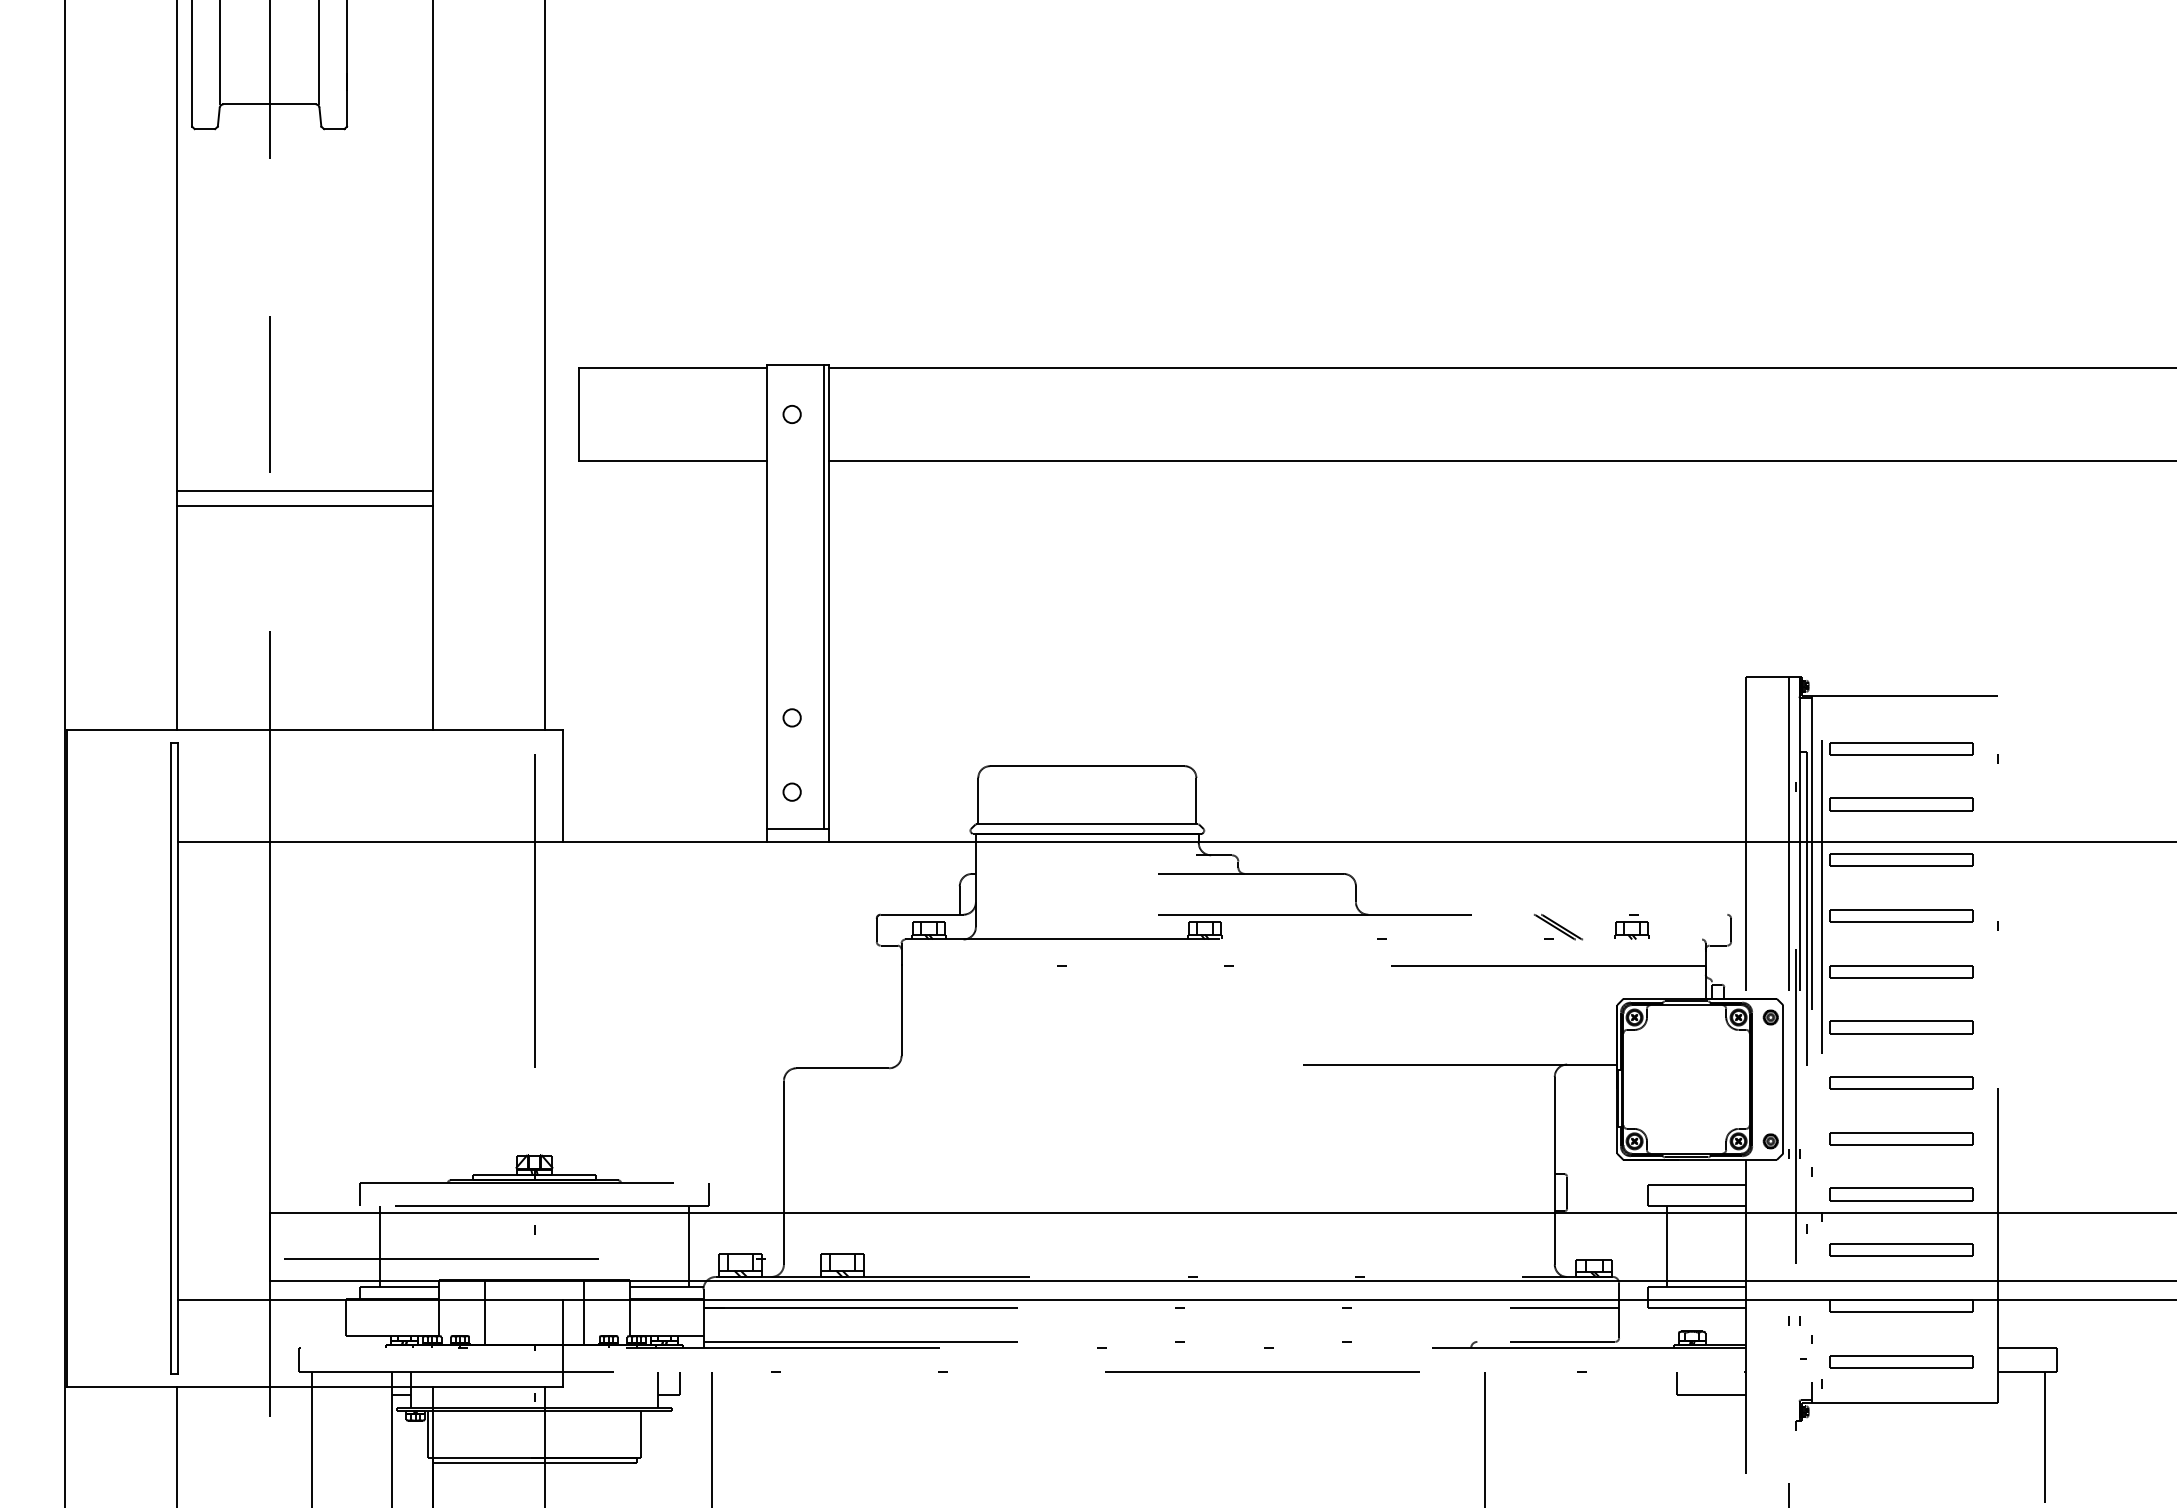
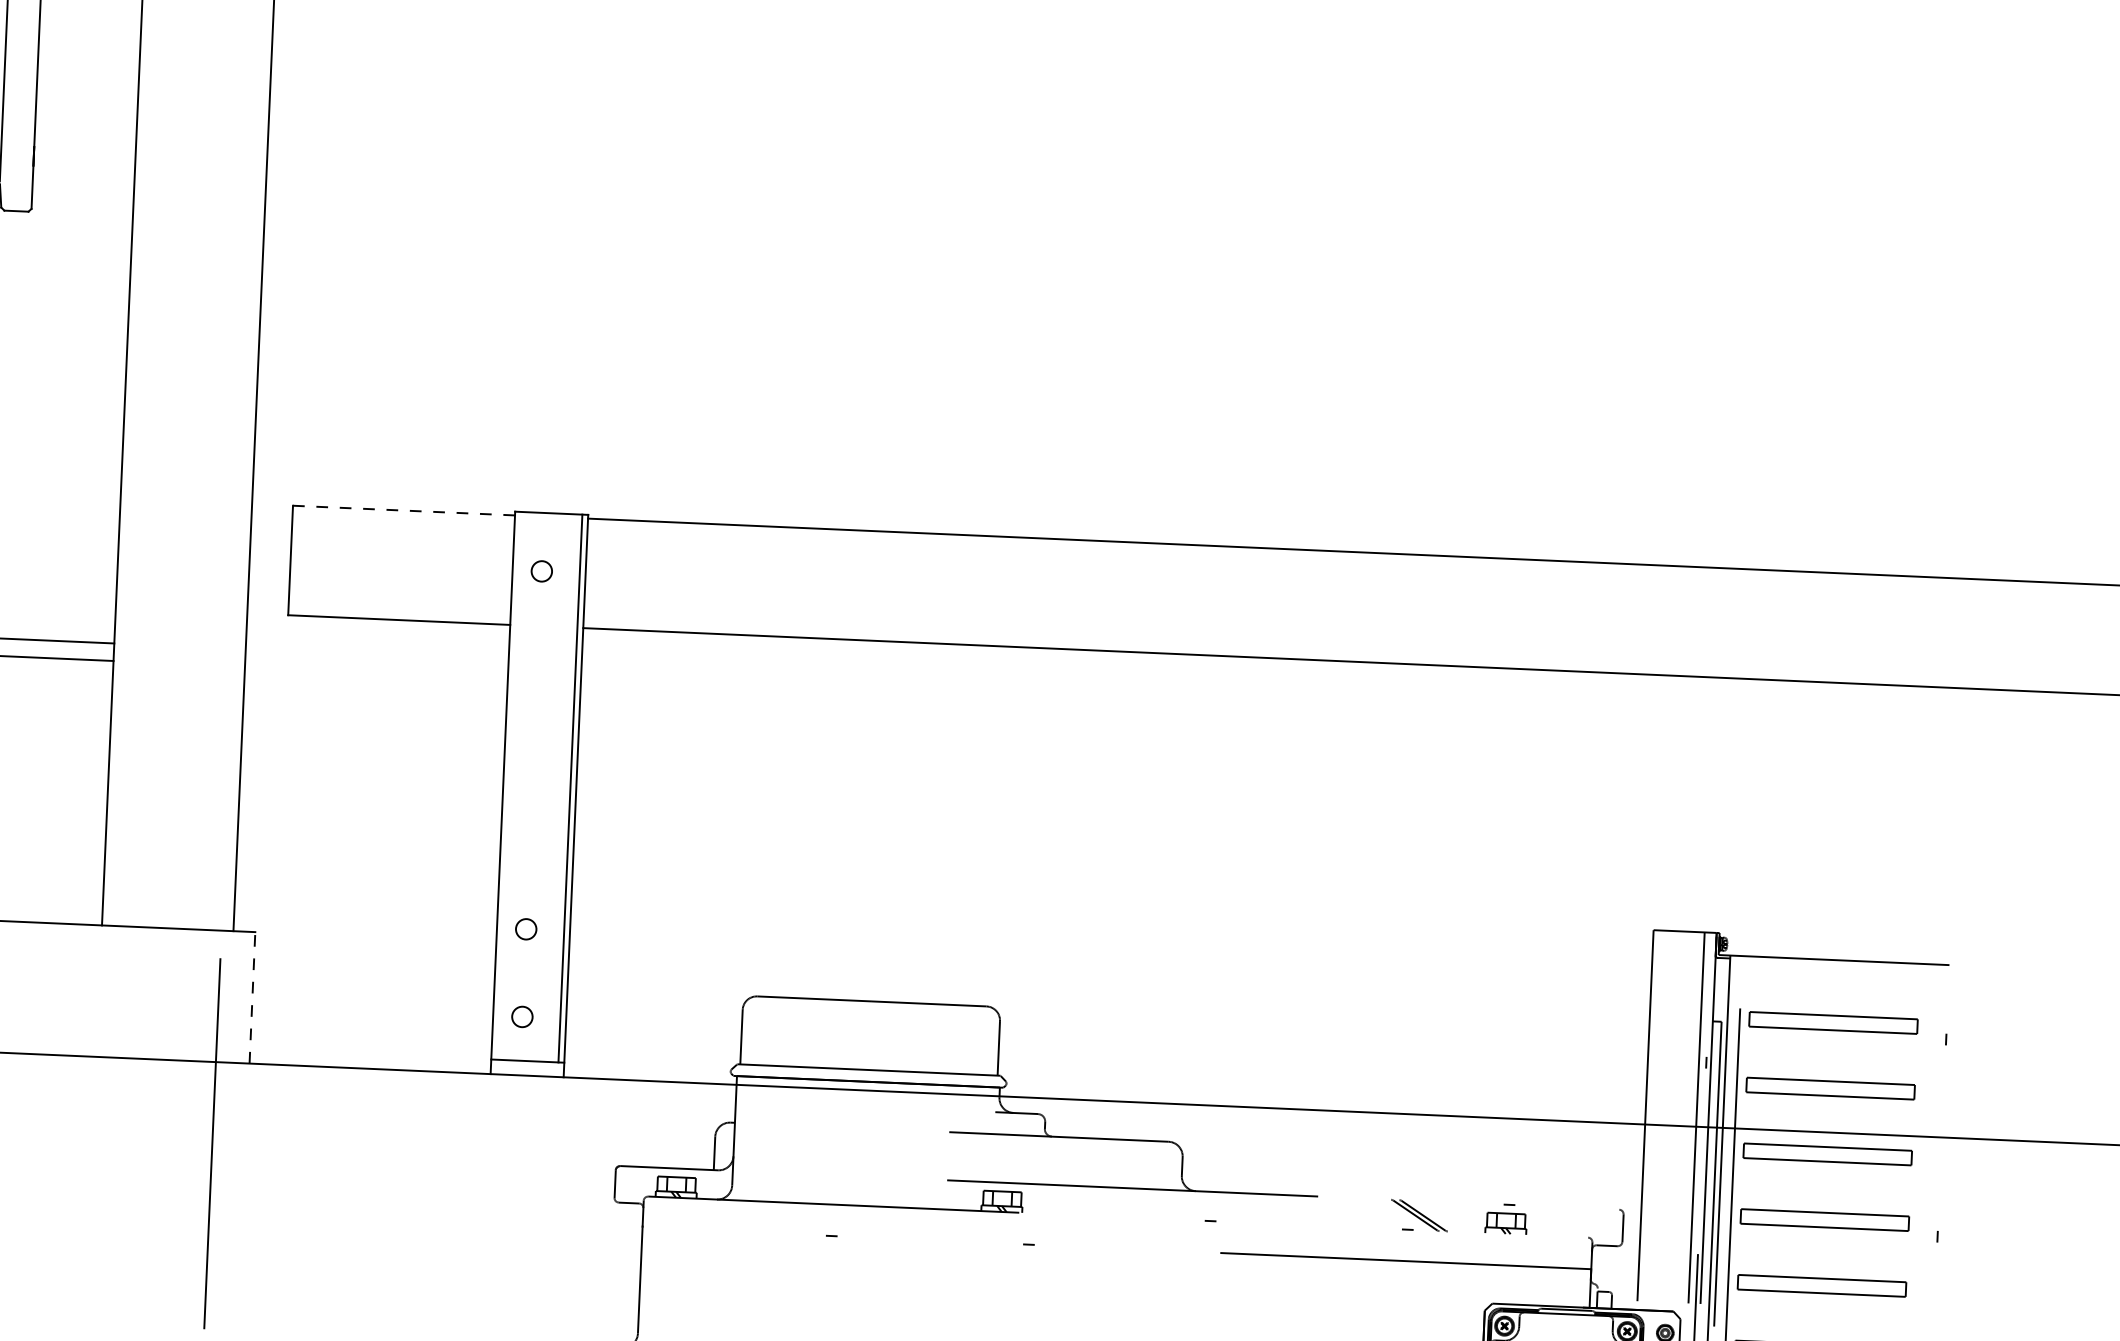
line: (672, 368) -> (403, 510), solid -> dashed
line: (563, 786) -> (252, 998), solid -> dashed

